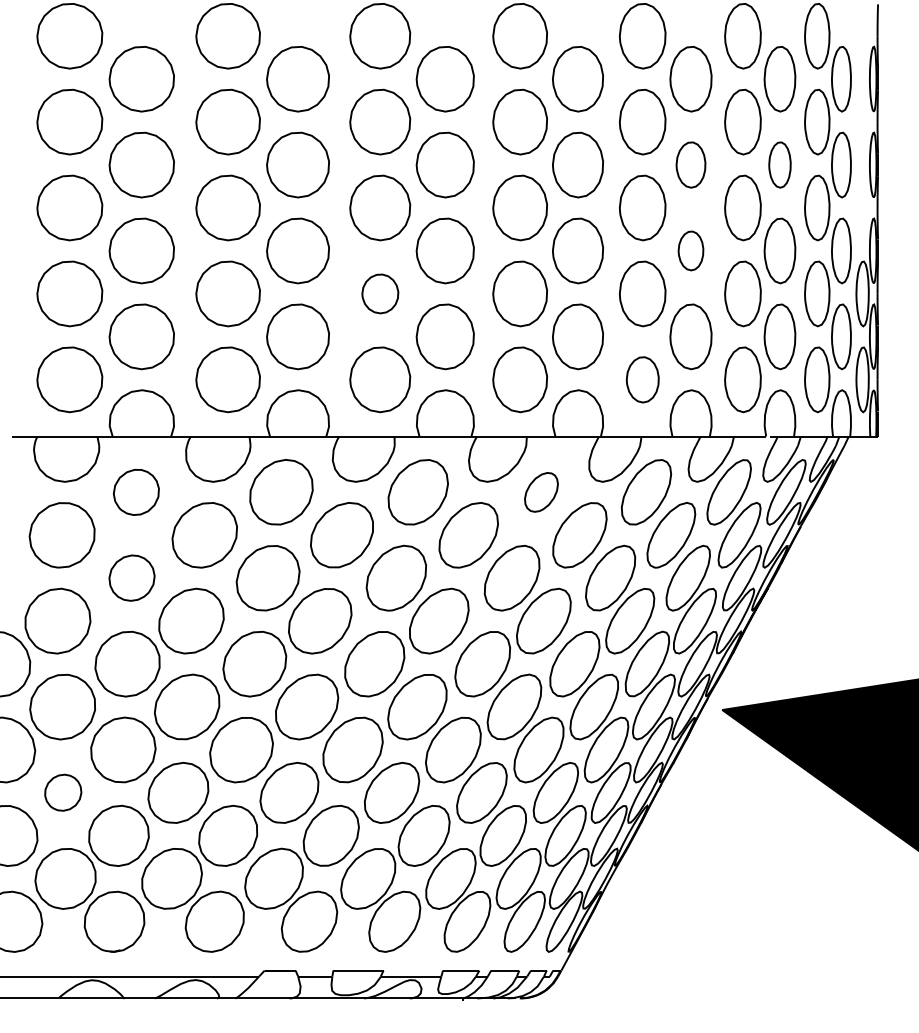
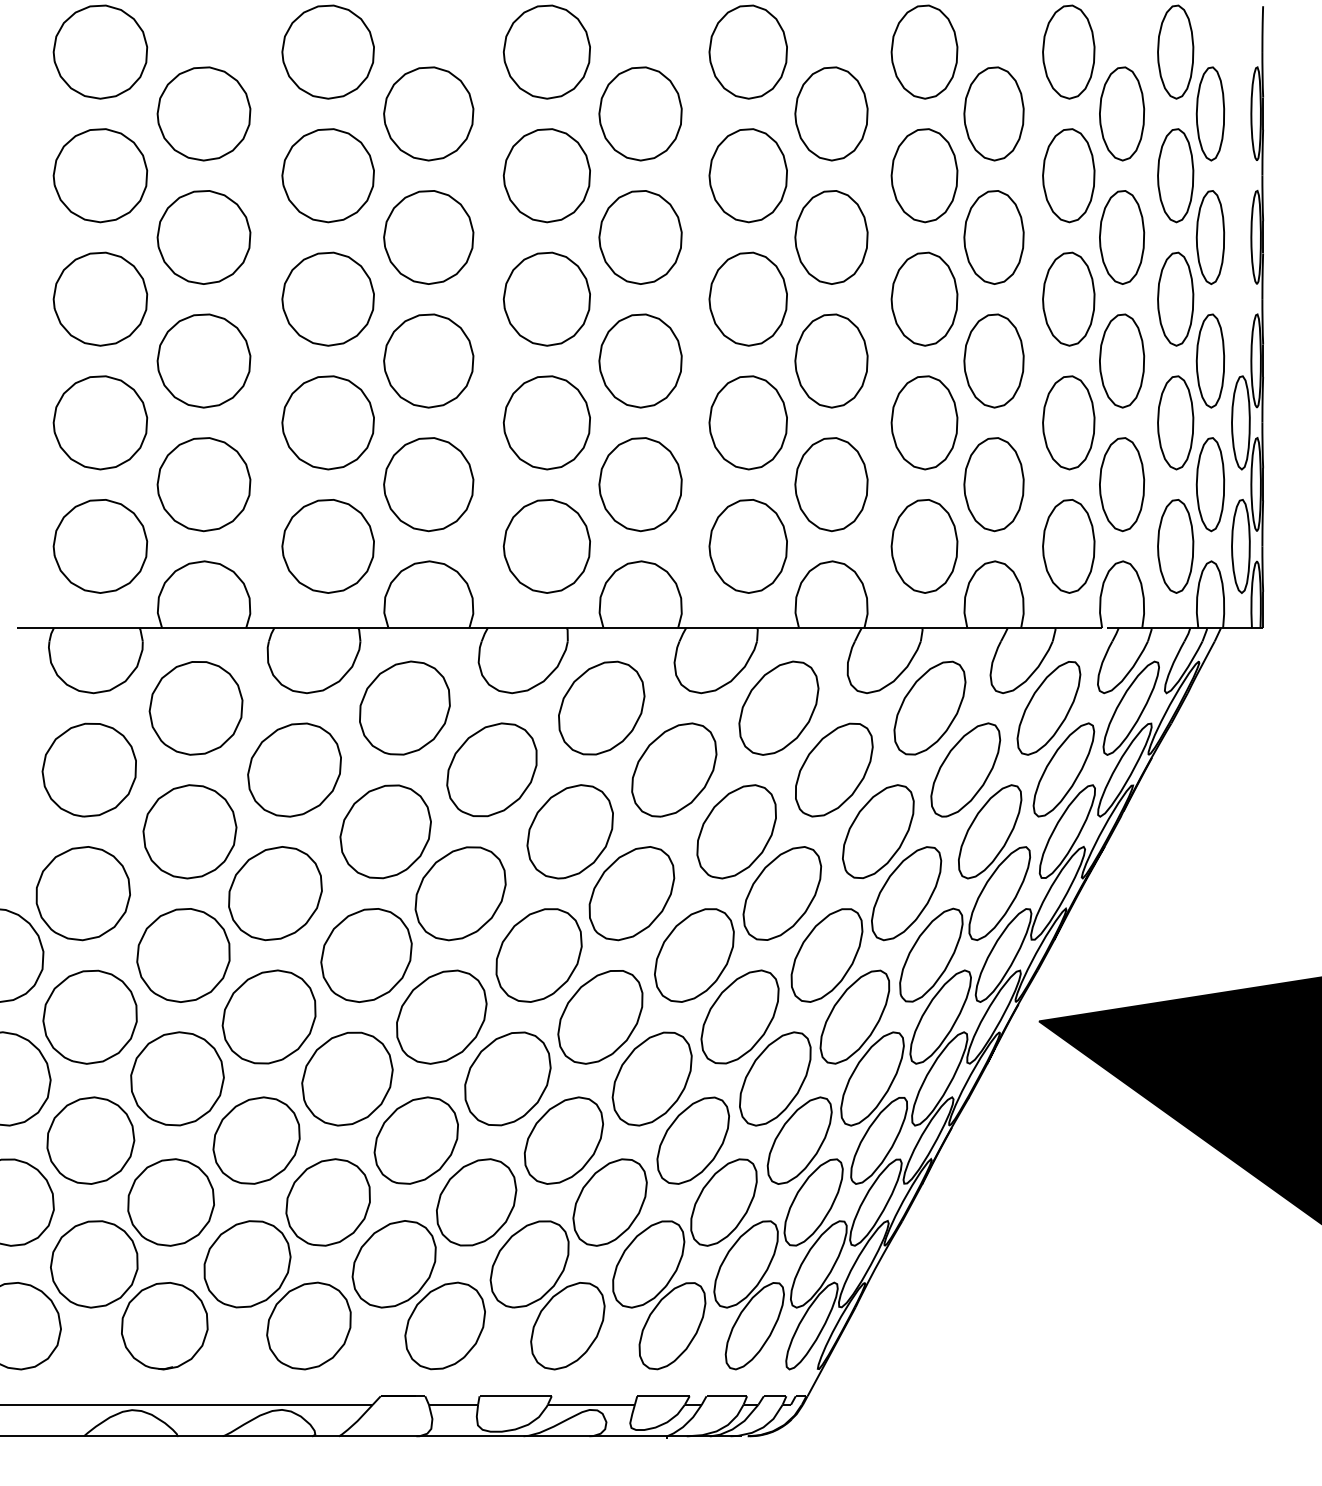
part: (690, 164) -> (993, 236), size x1.43
part: (779, 164) -> (1121, 236), size x1.43
part: (690, 250) -> (993, 360), size x1.67
part: (380, 293) -> (547, 422), size x1.67
part: (642, 379) -> (924, 545), size x1.43
part: (136, 492) -> (196, 708), size x1.43
part: (541, 492) -> (778, 708), size x1.67
part: (131, 577) -> (189, 830), size x1.43
part: (63, 792) -> (91, 1140), size x1.67

